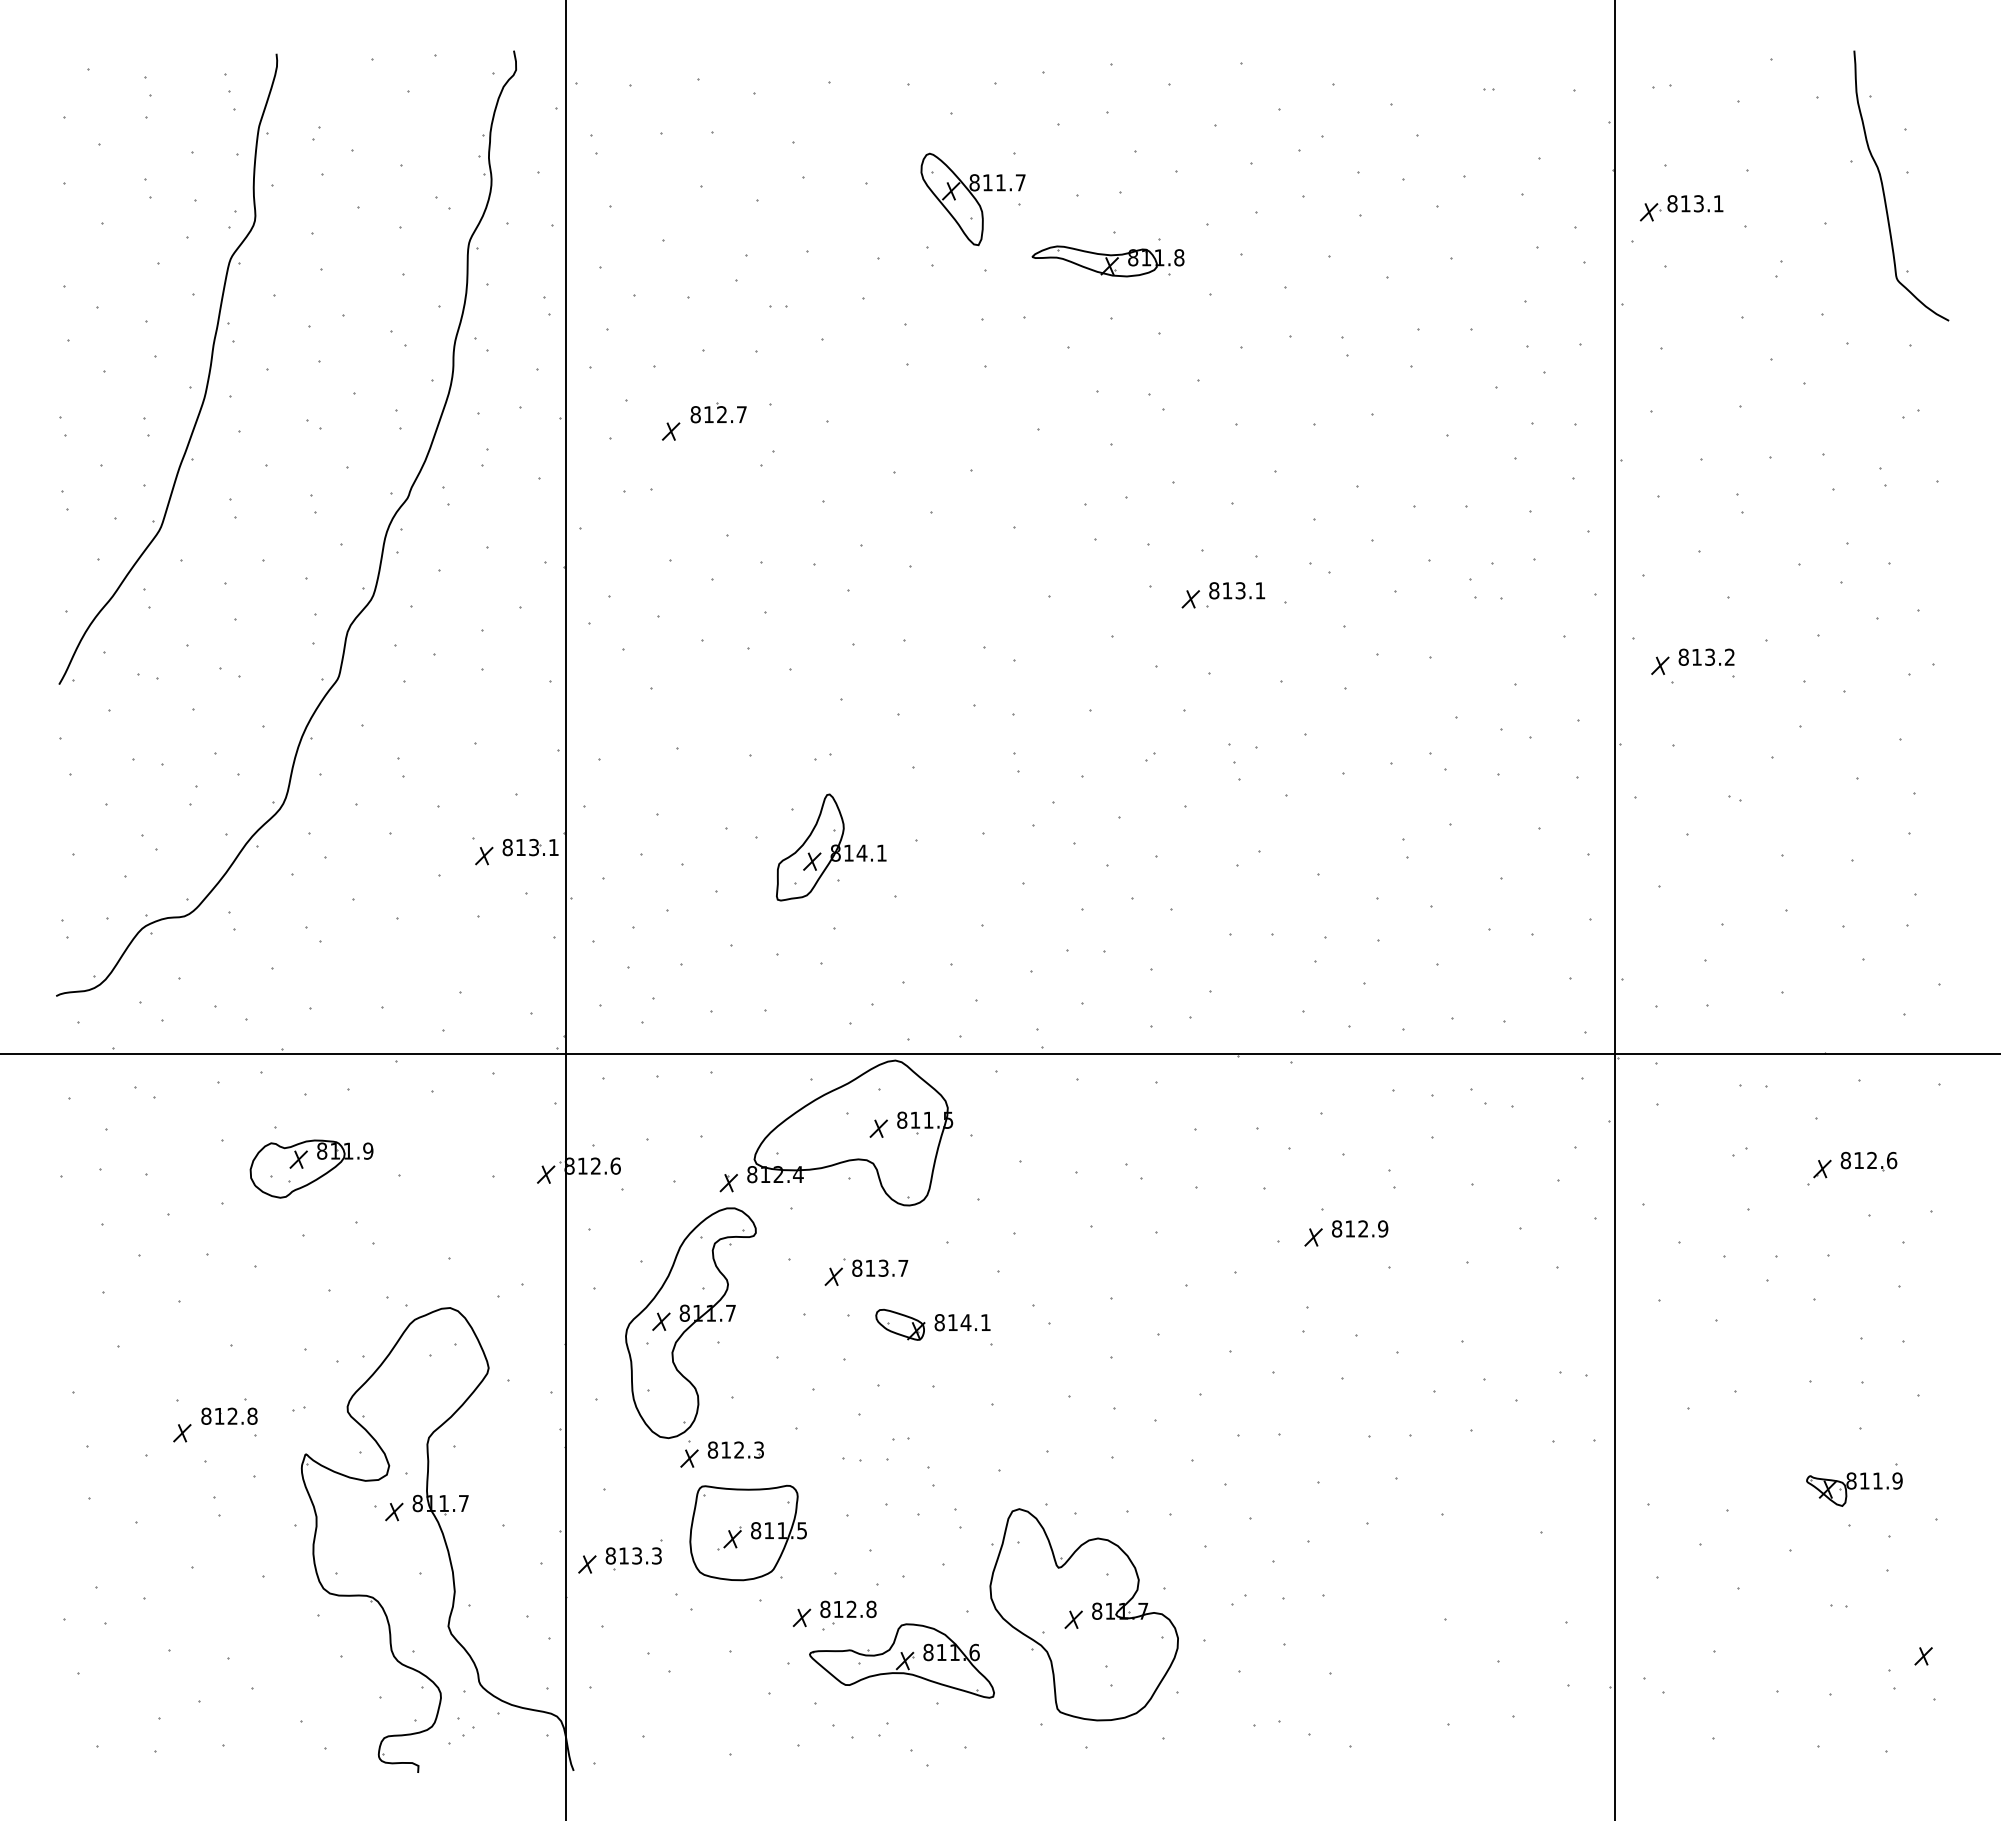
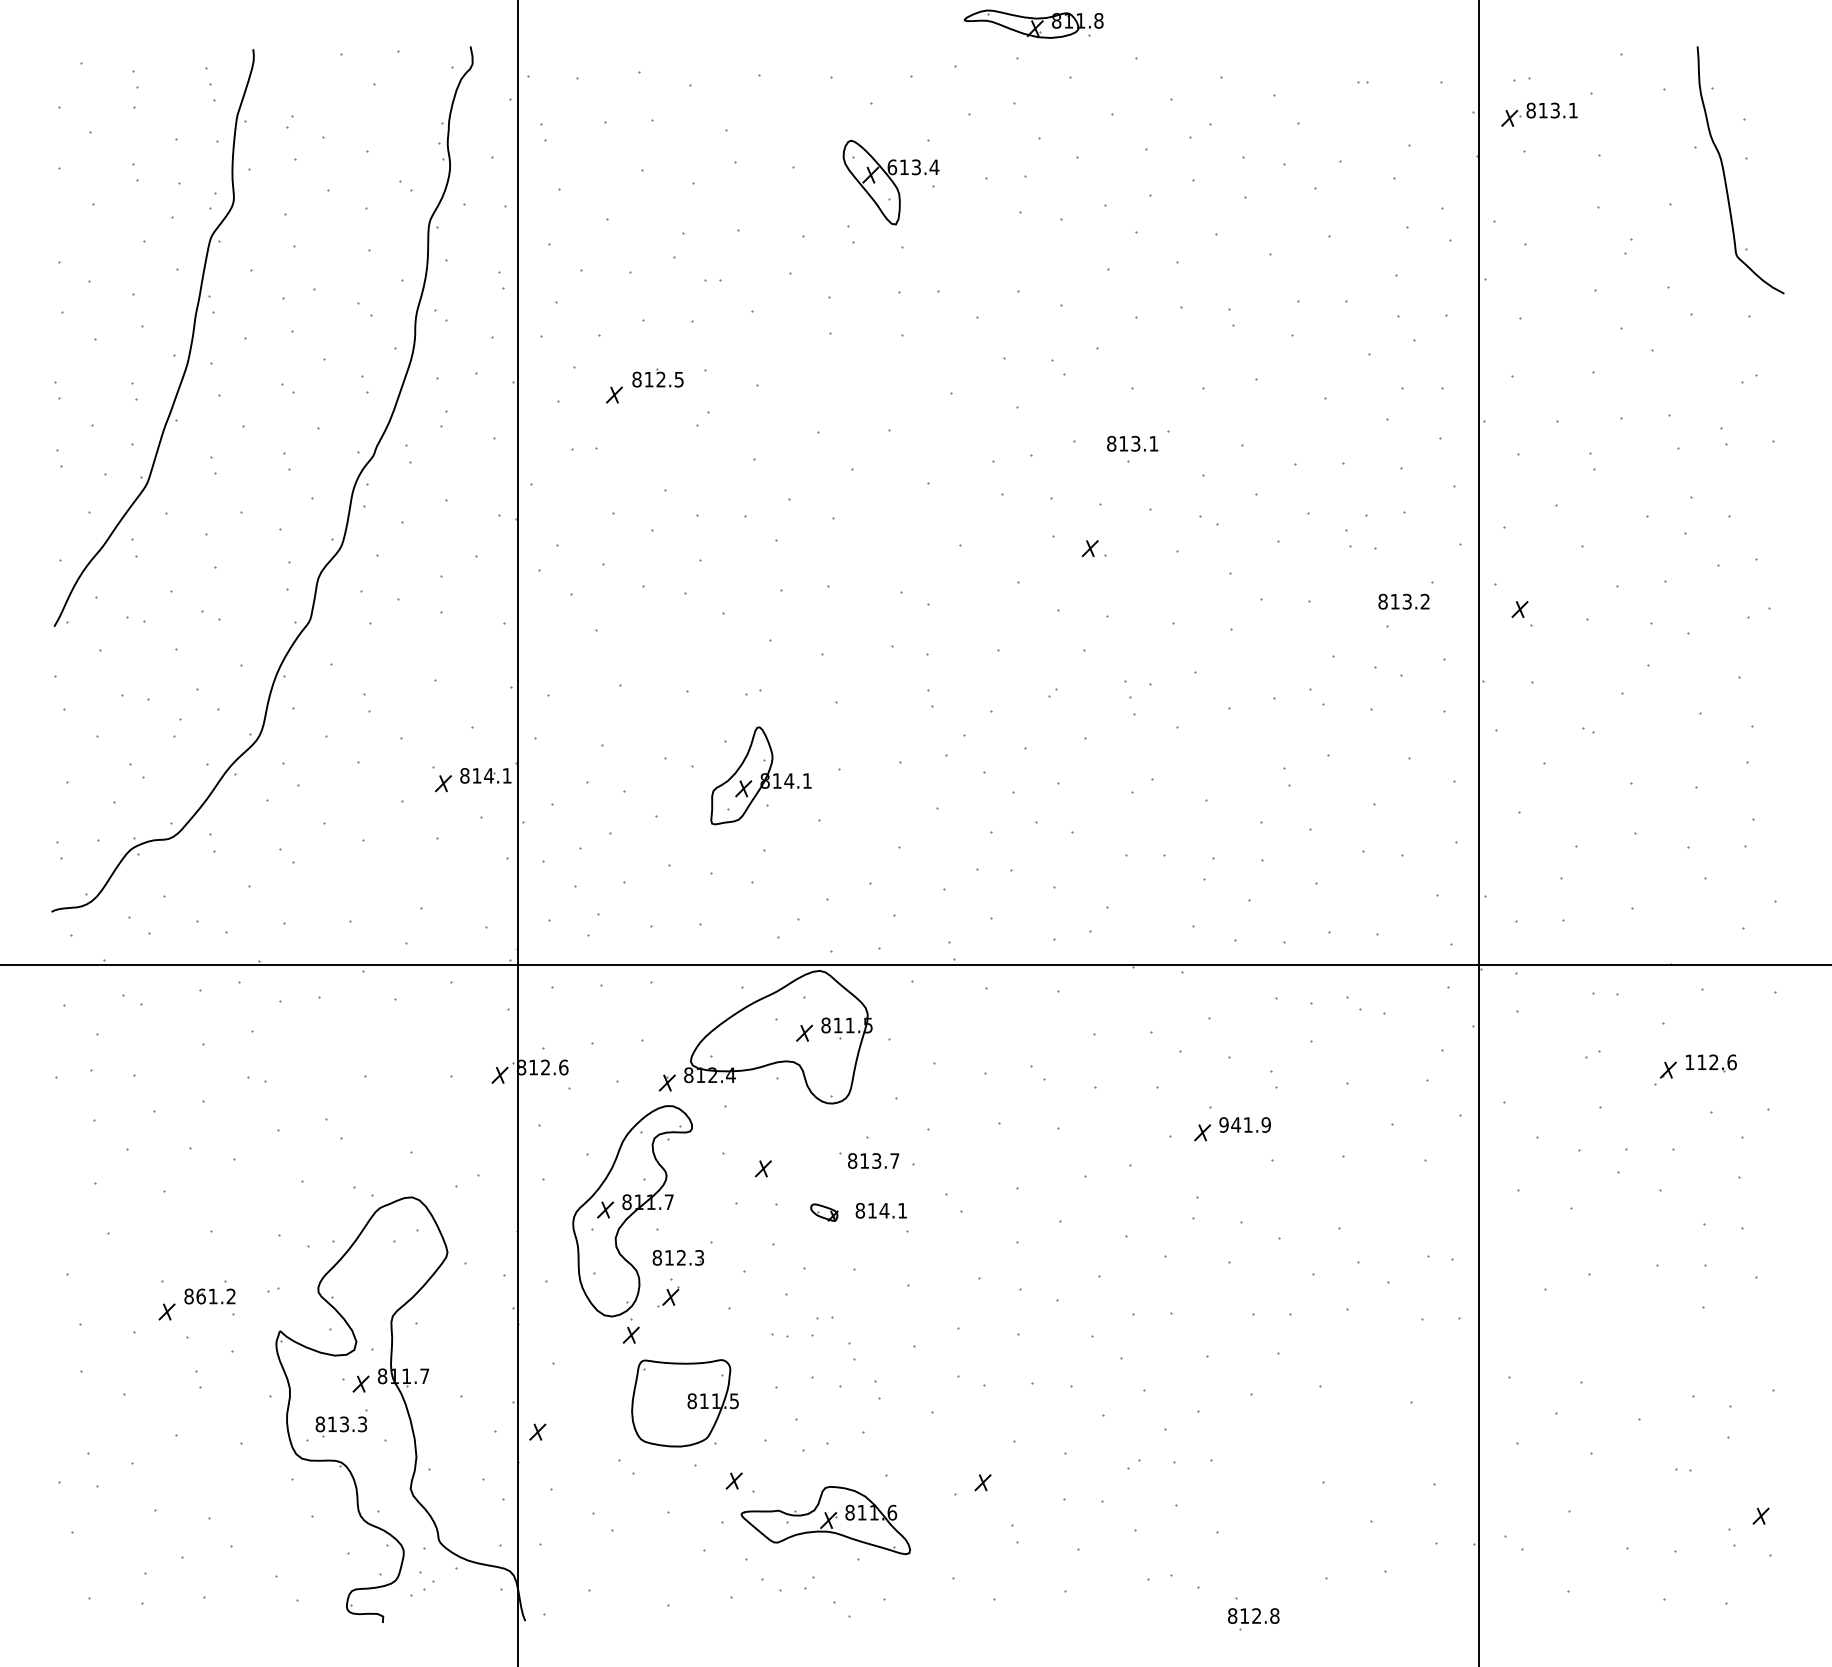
text: (997, 182) -> (913, 167), 811.7 -> 613.4
part: (1681, 208) -> (1539, 114), moved
part: (1107, 261) -> (1033, 24), moved
text: (741, 414) -> (678, 379), 812.7 -> 812.5
text: (1237, 590) -> (1132, 443), moved
text: (1706, 656) -> (1403, 600), moved
text: (533, 847) -> (488, 775), 813.1 -> 814.1
text: (1845, 1160) -> (1689, 1062), 812.6 -> 112.6
part: (311, 1168) -> (285, 1069), removed
text: (1349, 1228) -> (1235, 1124), 812.9 -> 941.9
part: (875, 1267) -> (869, 1160), moved
part: (900, 1324) -> (824, 1212), size x0.6
text: (235, 1415) -> (215, 1295), 812.8 -> 861.2
part: (735, 1449) -> (677, 1257), moved
part: (1854, 1484) -> (1697, 1358), removed
part: (729, 1538) -> (667, 1296), moved
part: (633, 1554) -> (341, 1423), moved
part: (848, 1612) -> (1253, 1618), moved
part: (1083, 1614) -> (991, 1477), removed

